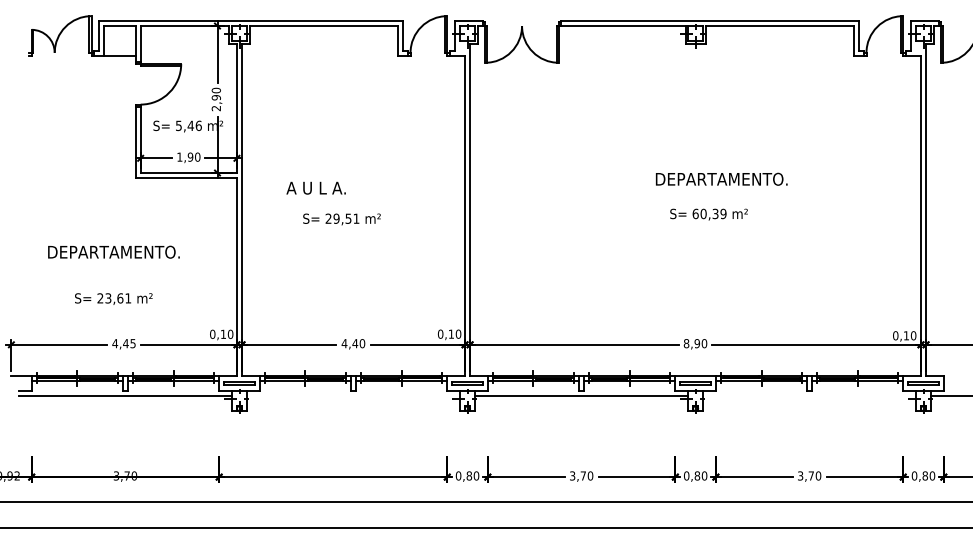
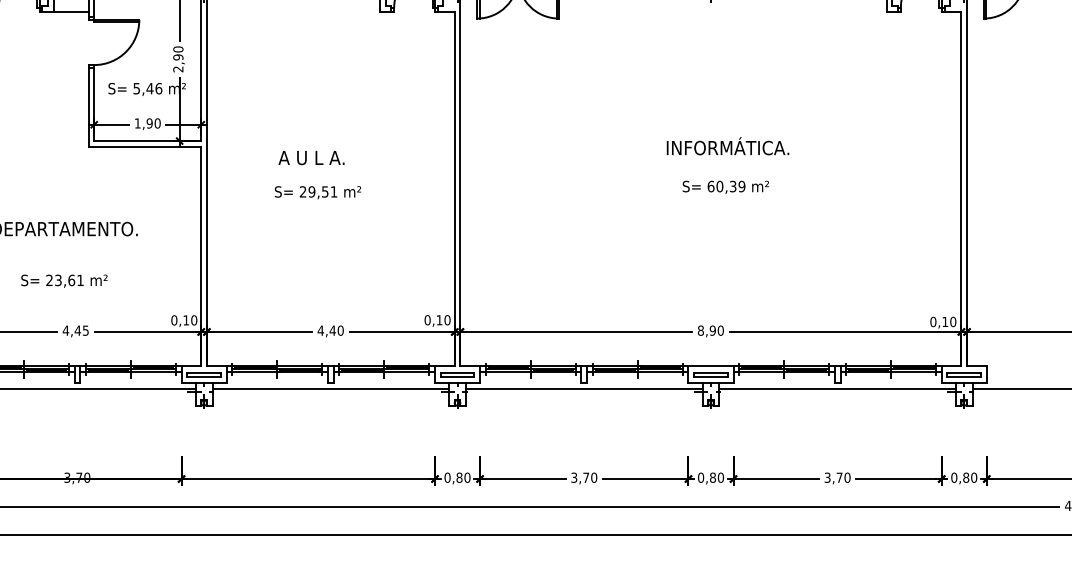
text: (722, 177) -> (740, 146), DEPARTAMENTO. -> INFORMÁTICA.
text: (315, 187) -> (310, 157), moved
line: (353, 396) -> (330, 389), added
line: (809, 396) -> (837, 389), added

